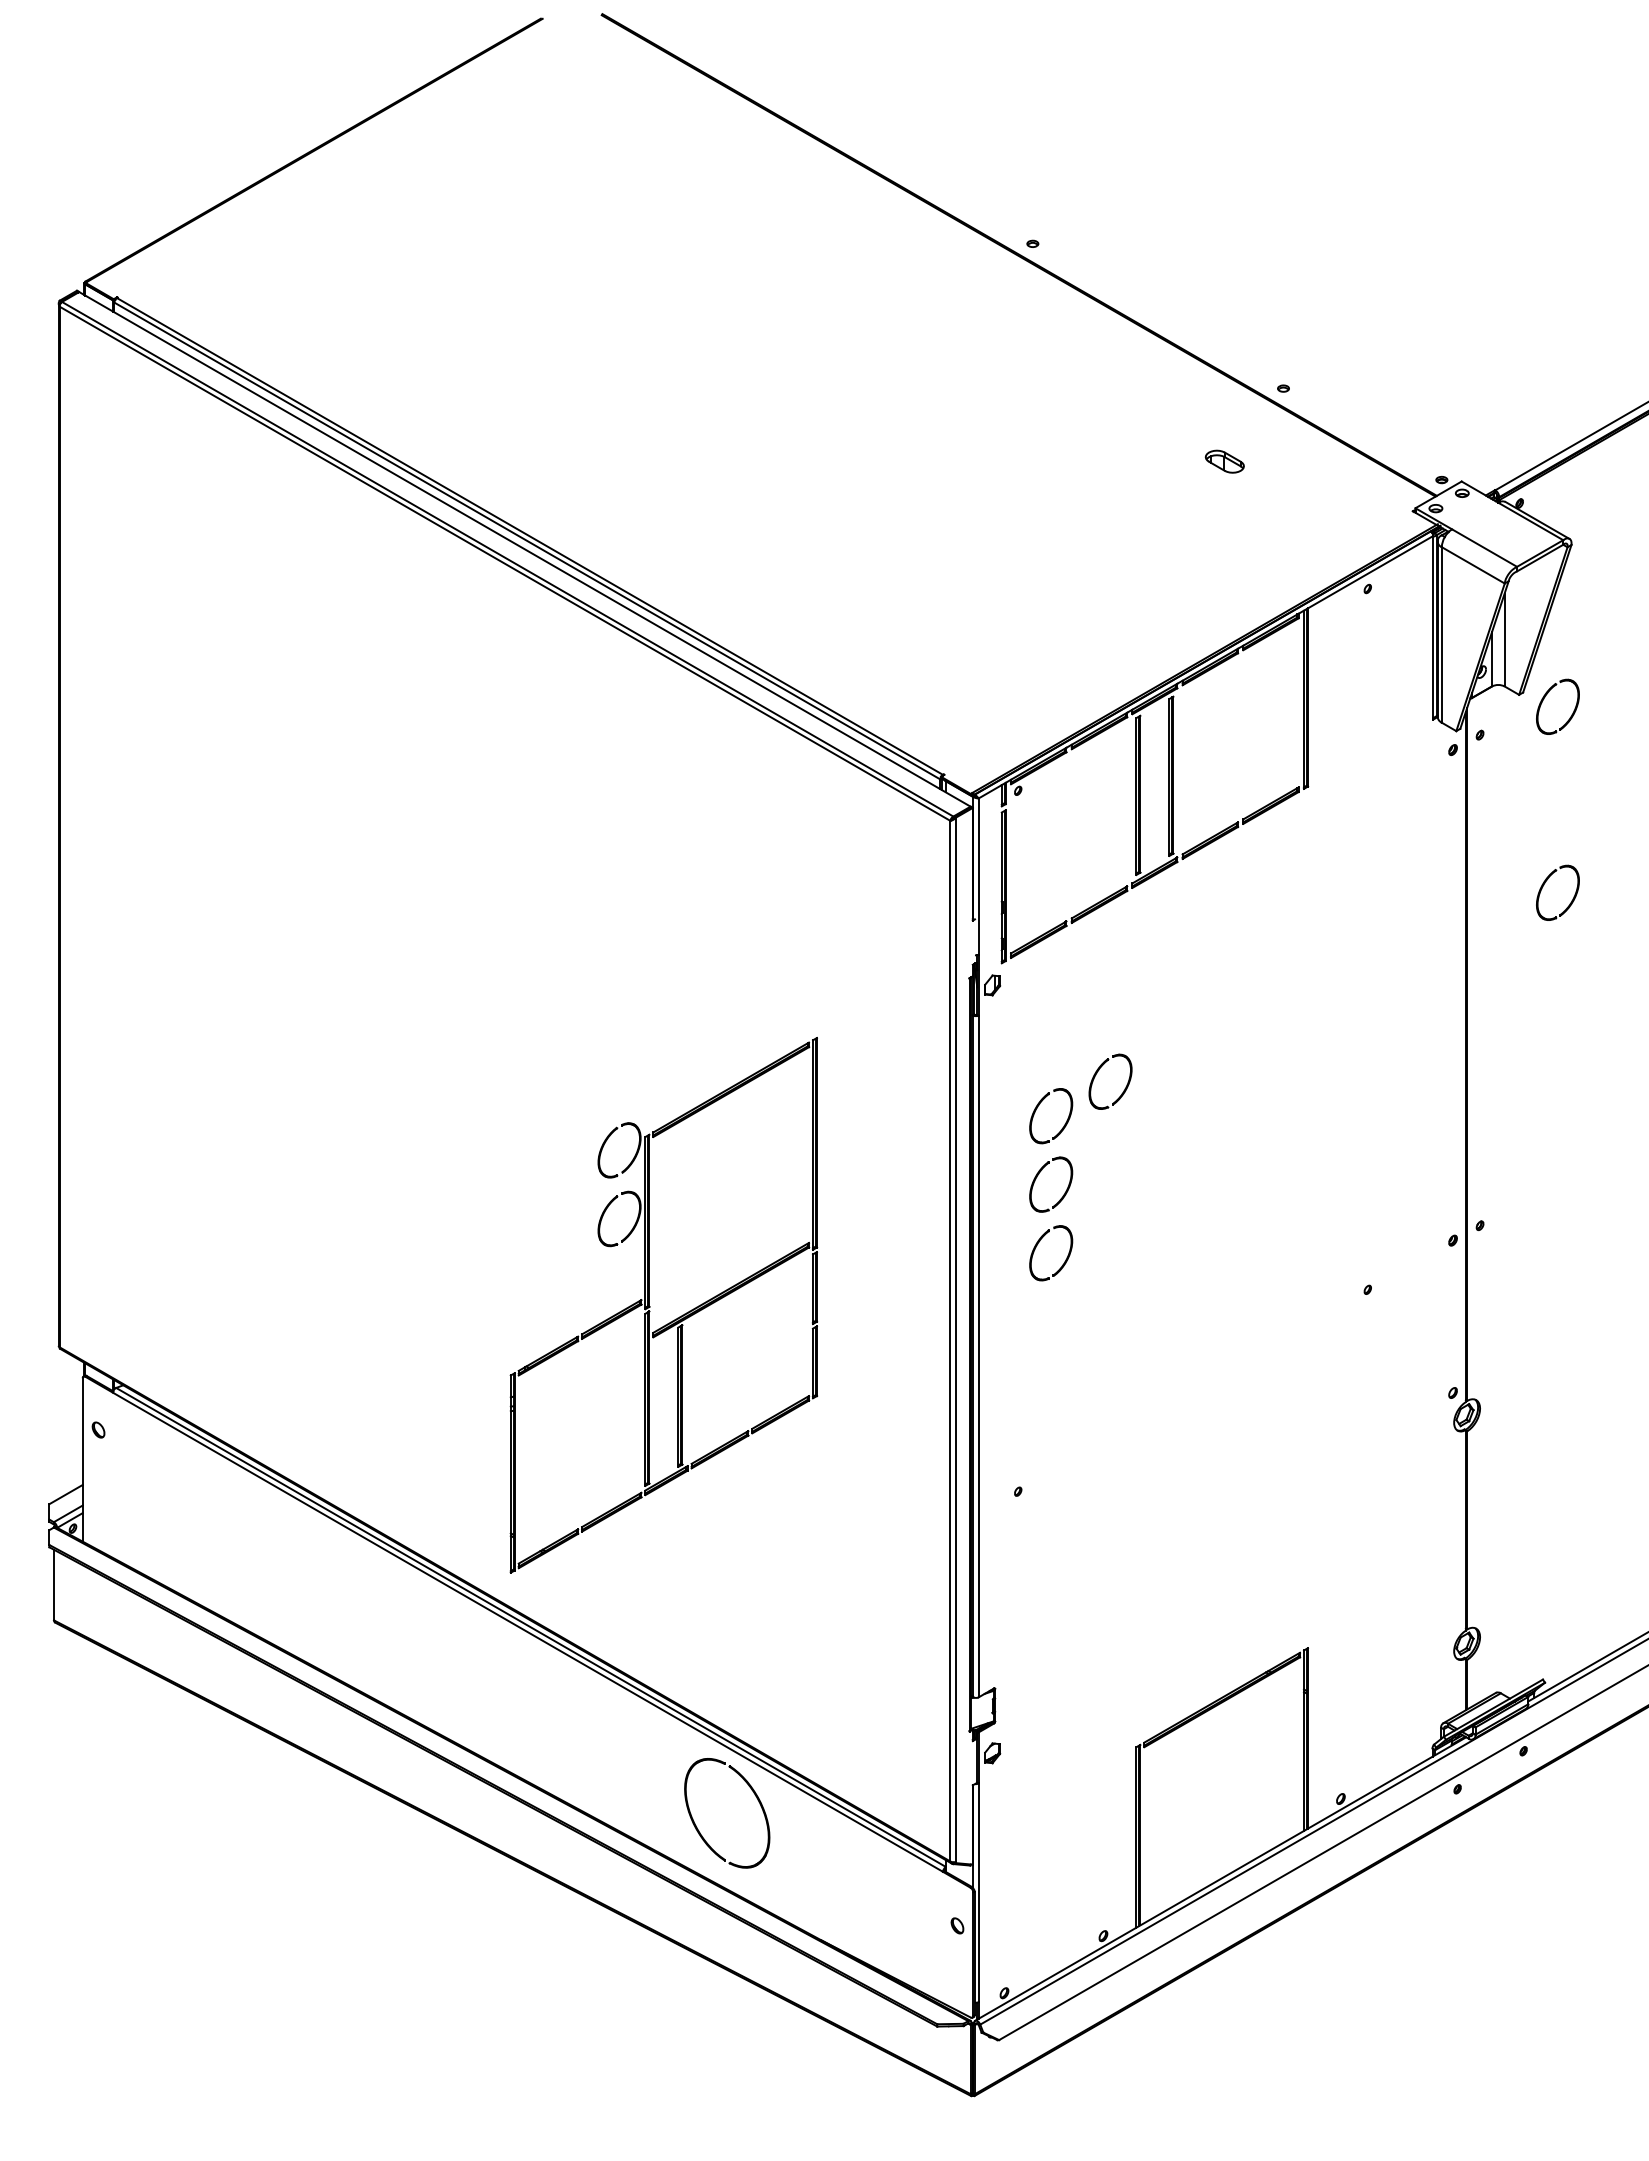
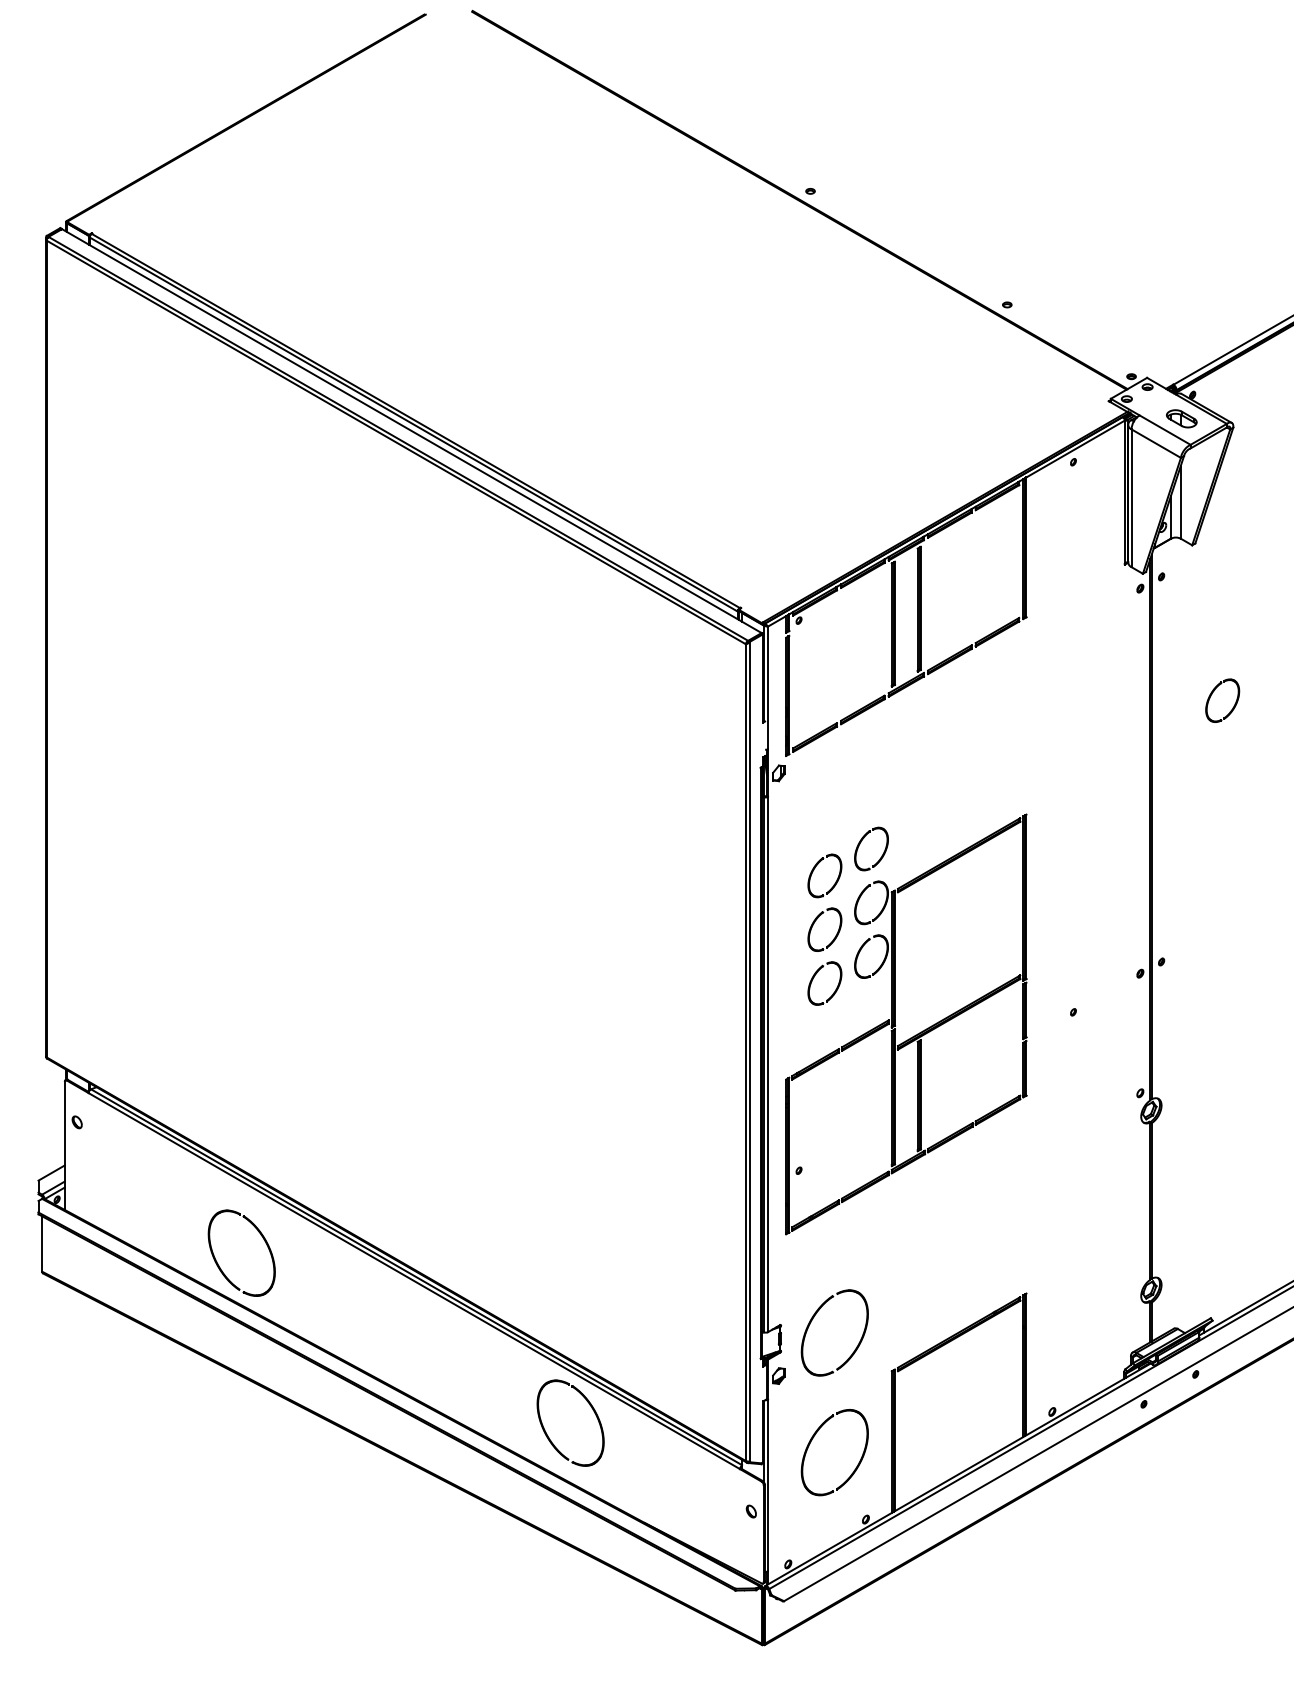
part: (1224, 461) -> (1181, 418), moved
part: (1544, 699) -> (1212, 548), removed
part: (650, 1306) -> (895, 1025), moved
part: (336, 1580) -> (263, 1240), added
part: (1036, 1680) -> (813, 1318), added
part: (1034, 1836) -> (811, 1441), added

